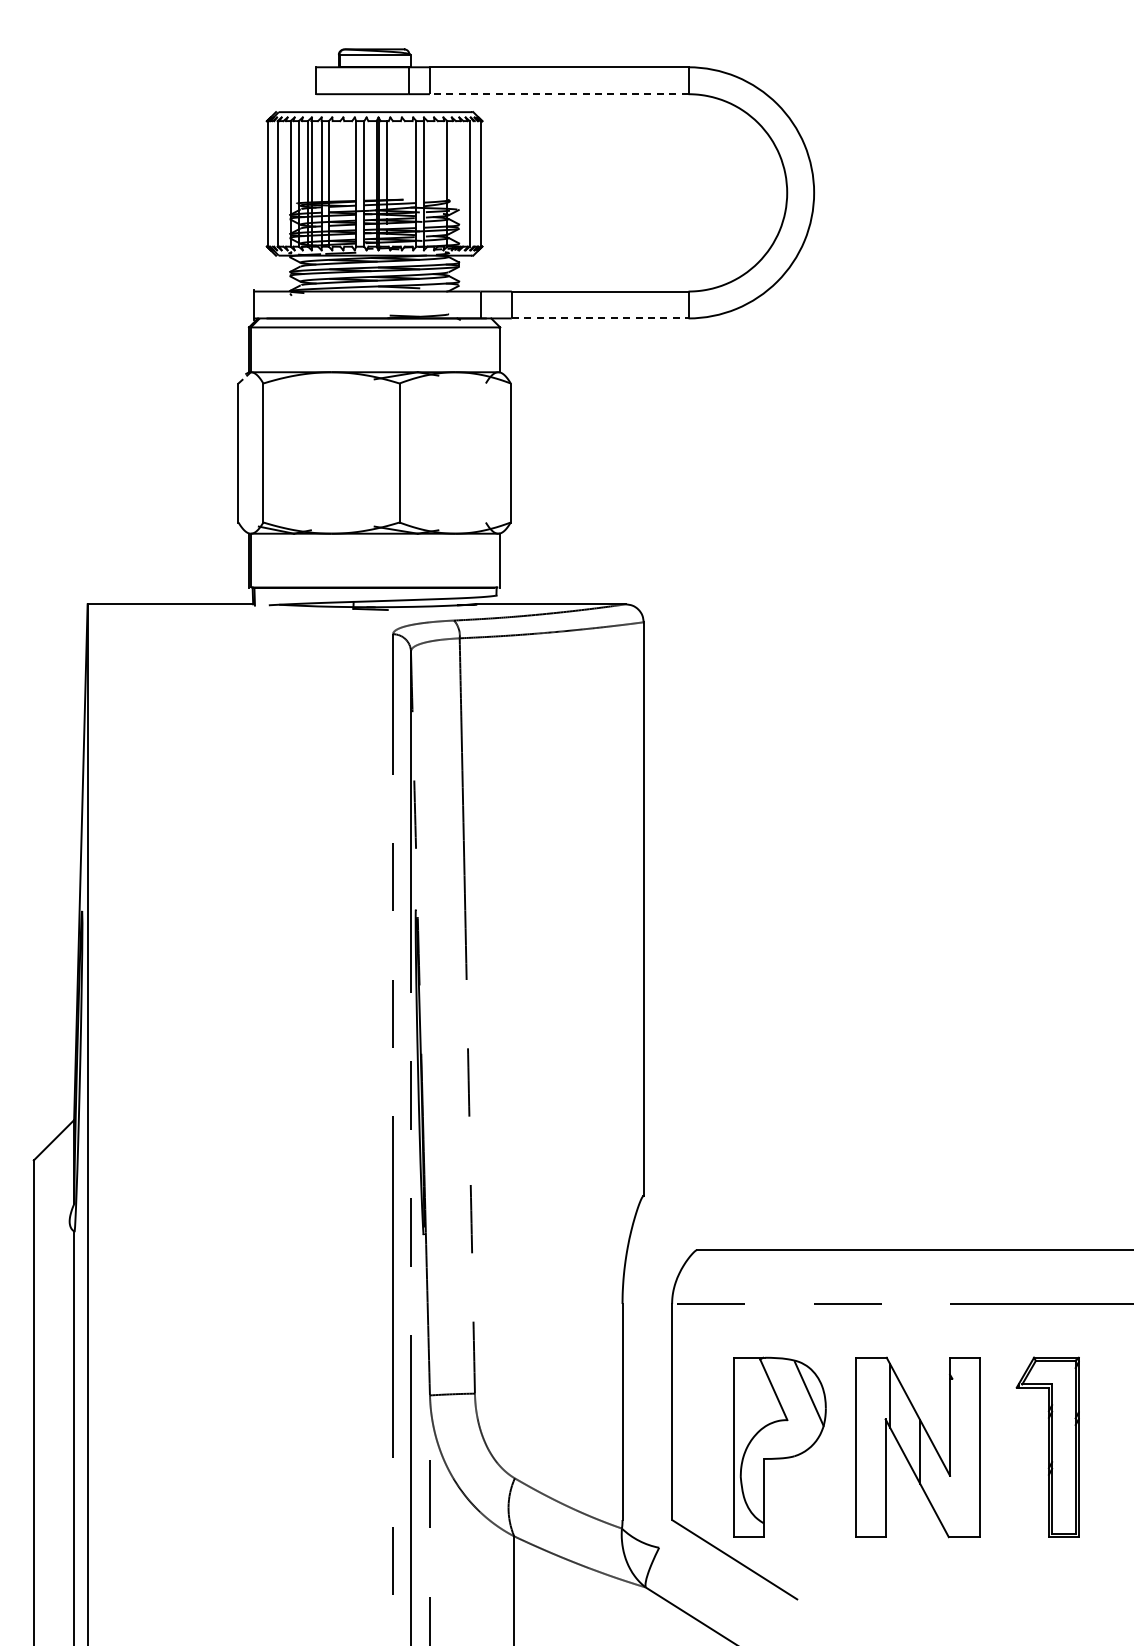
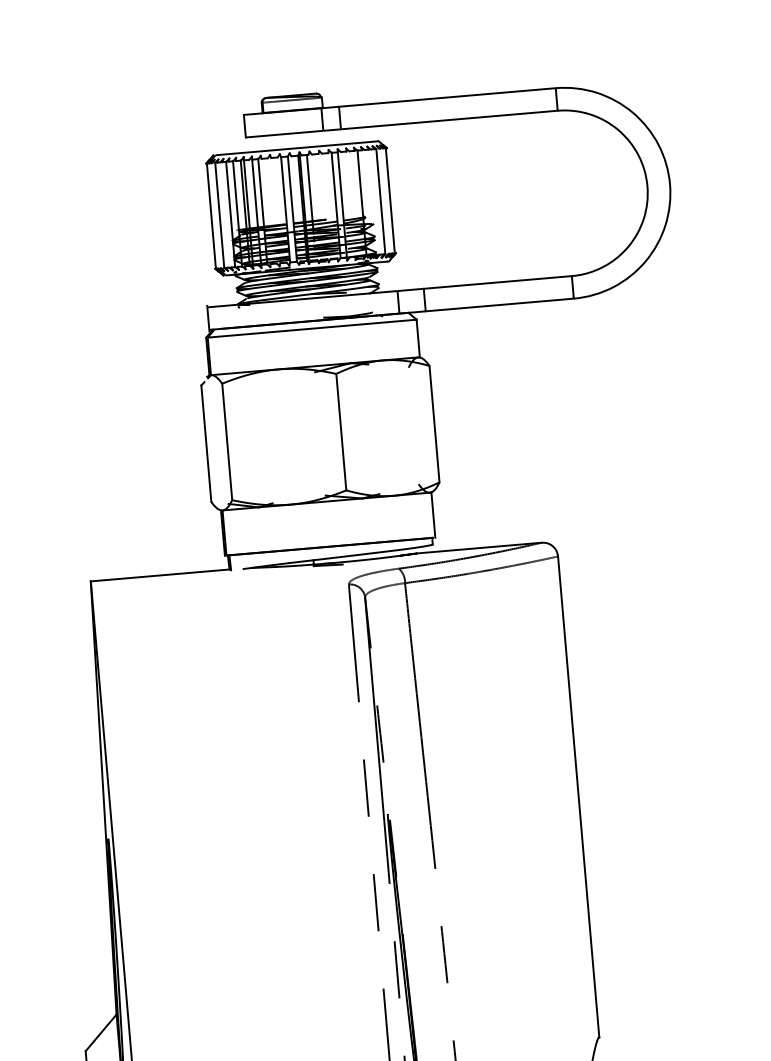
line: (558, 94) -> (448, 120), dashed -> solid
line: (600, 318) -> (500, 305), dashed -> solid

